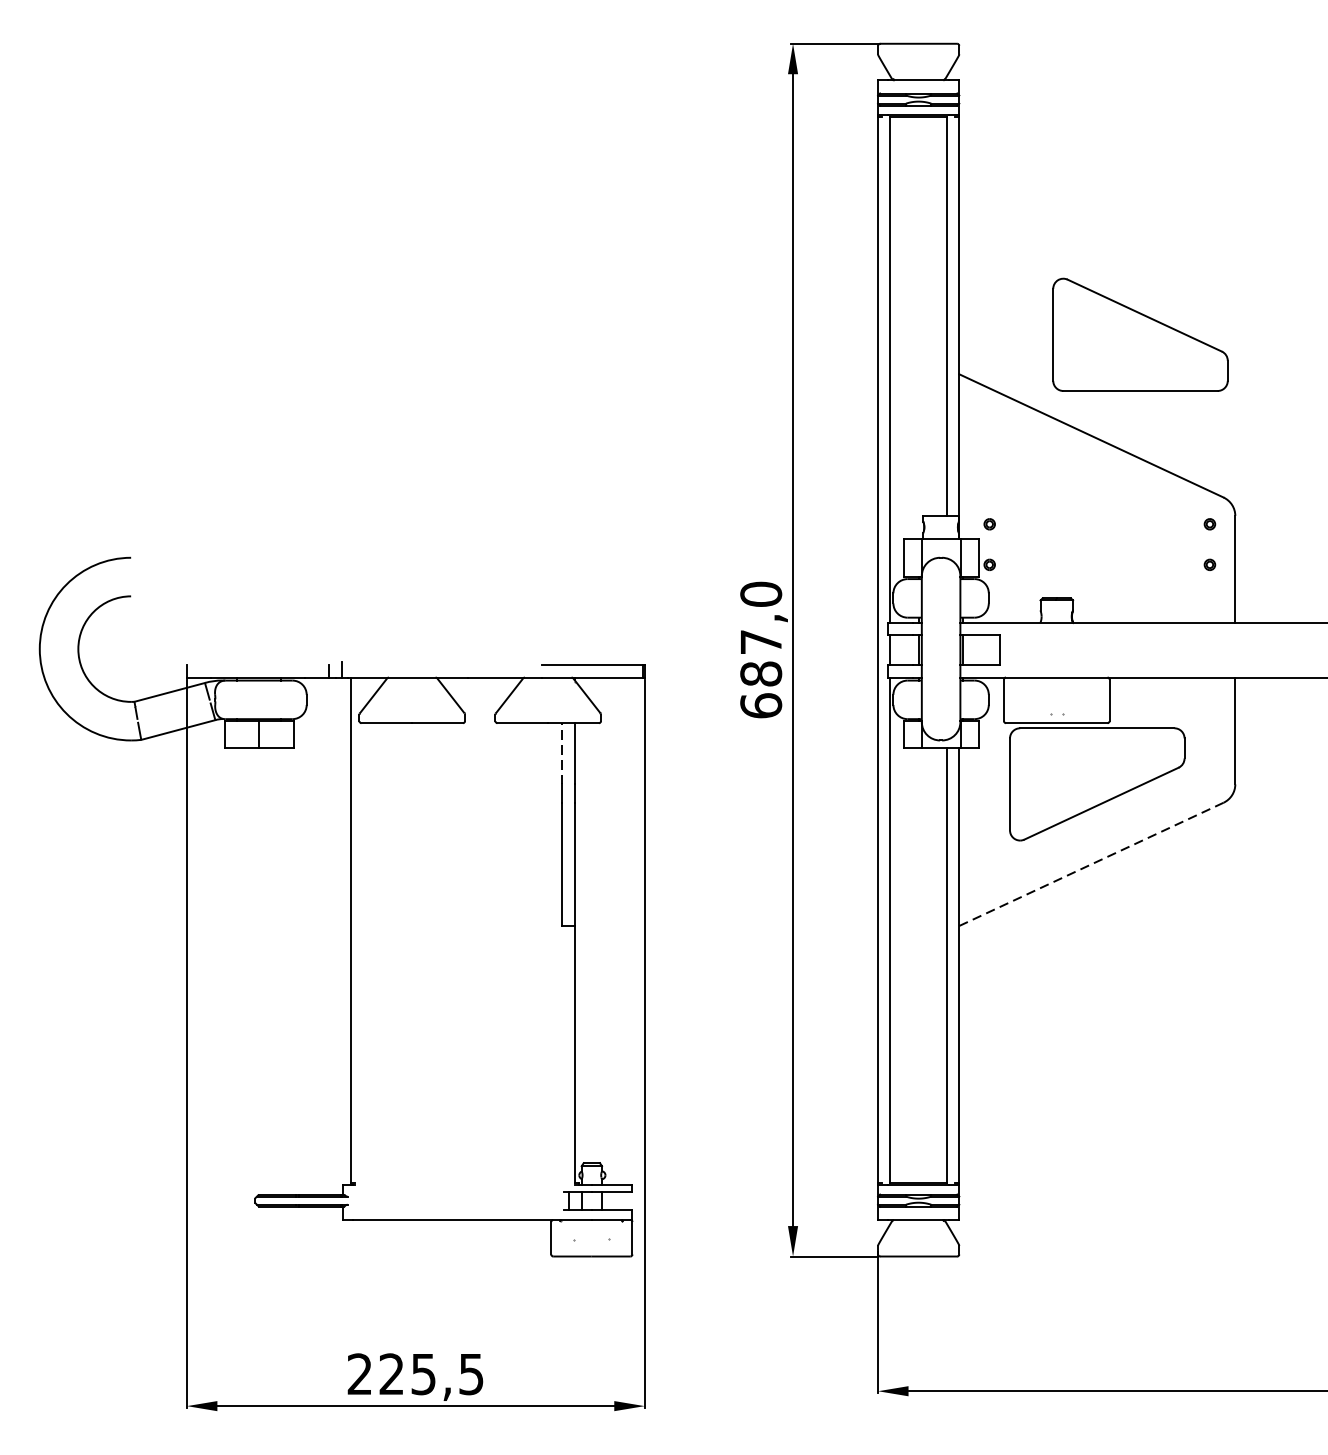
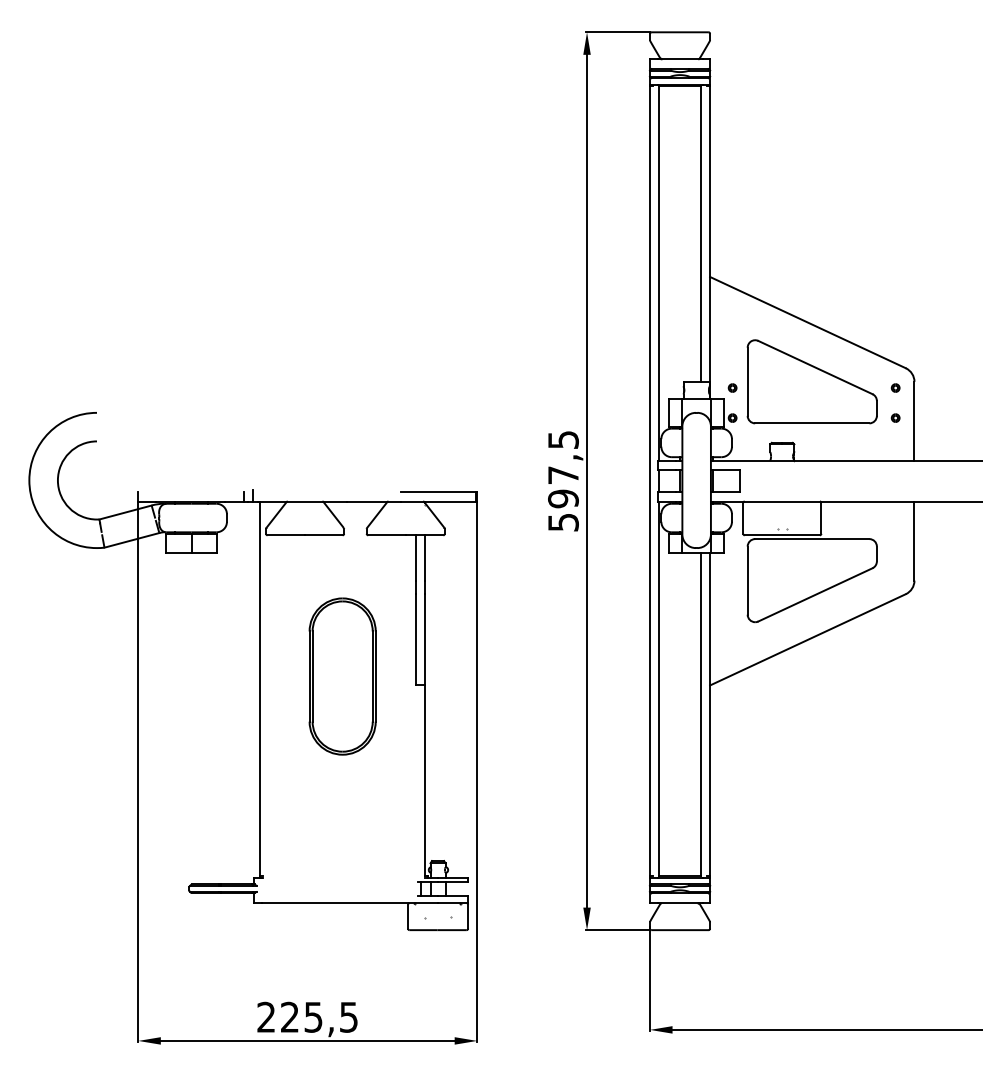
part: (1139, 334) -> (811, 381), moved
text: (761, 649) -> (563, 480), 687,0 -> 597,5
line: (562, 753) -> (416, 557), dashed -> solid
line: (1090, 863) -> (807, 639), dashed -> solid
part: (462, 913) -> (342, 676), added

